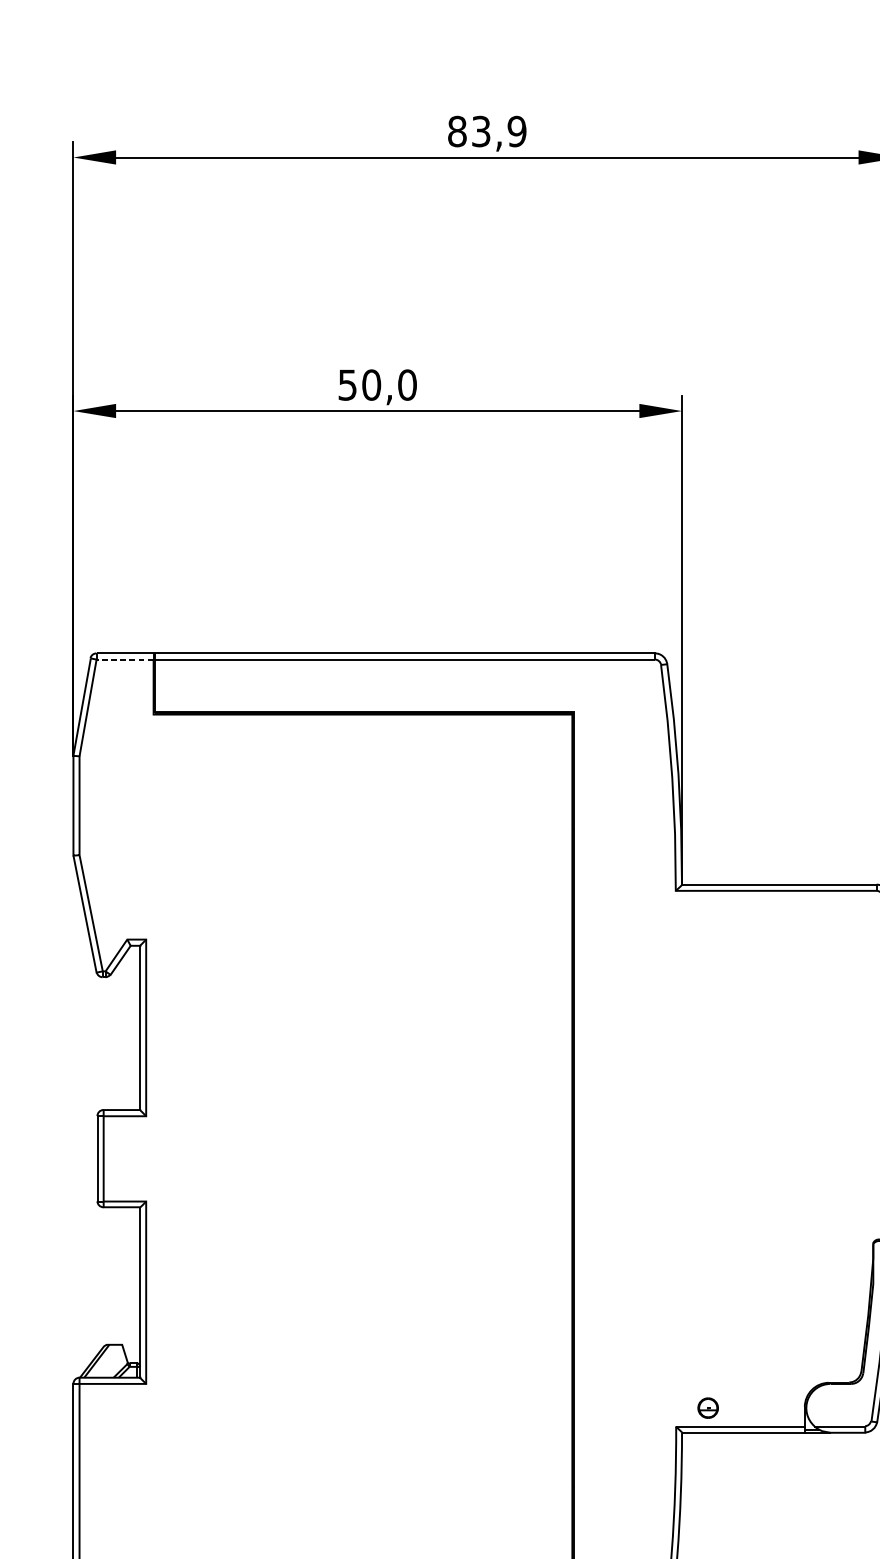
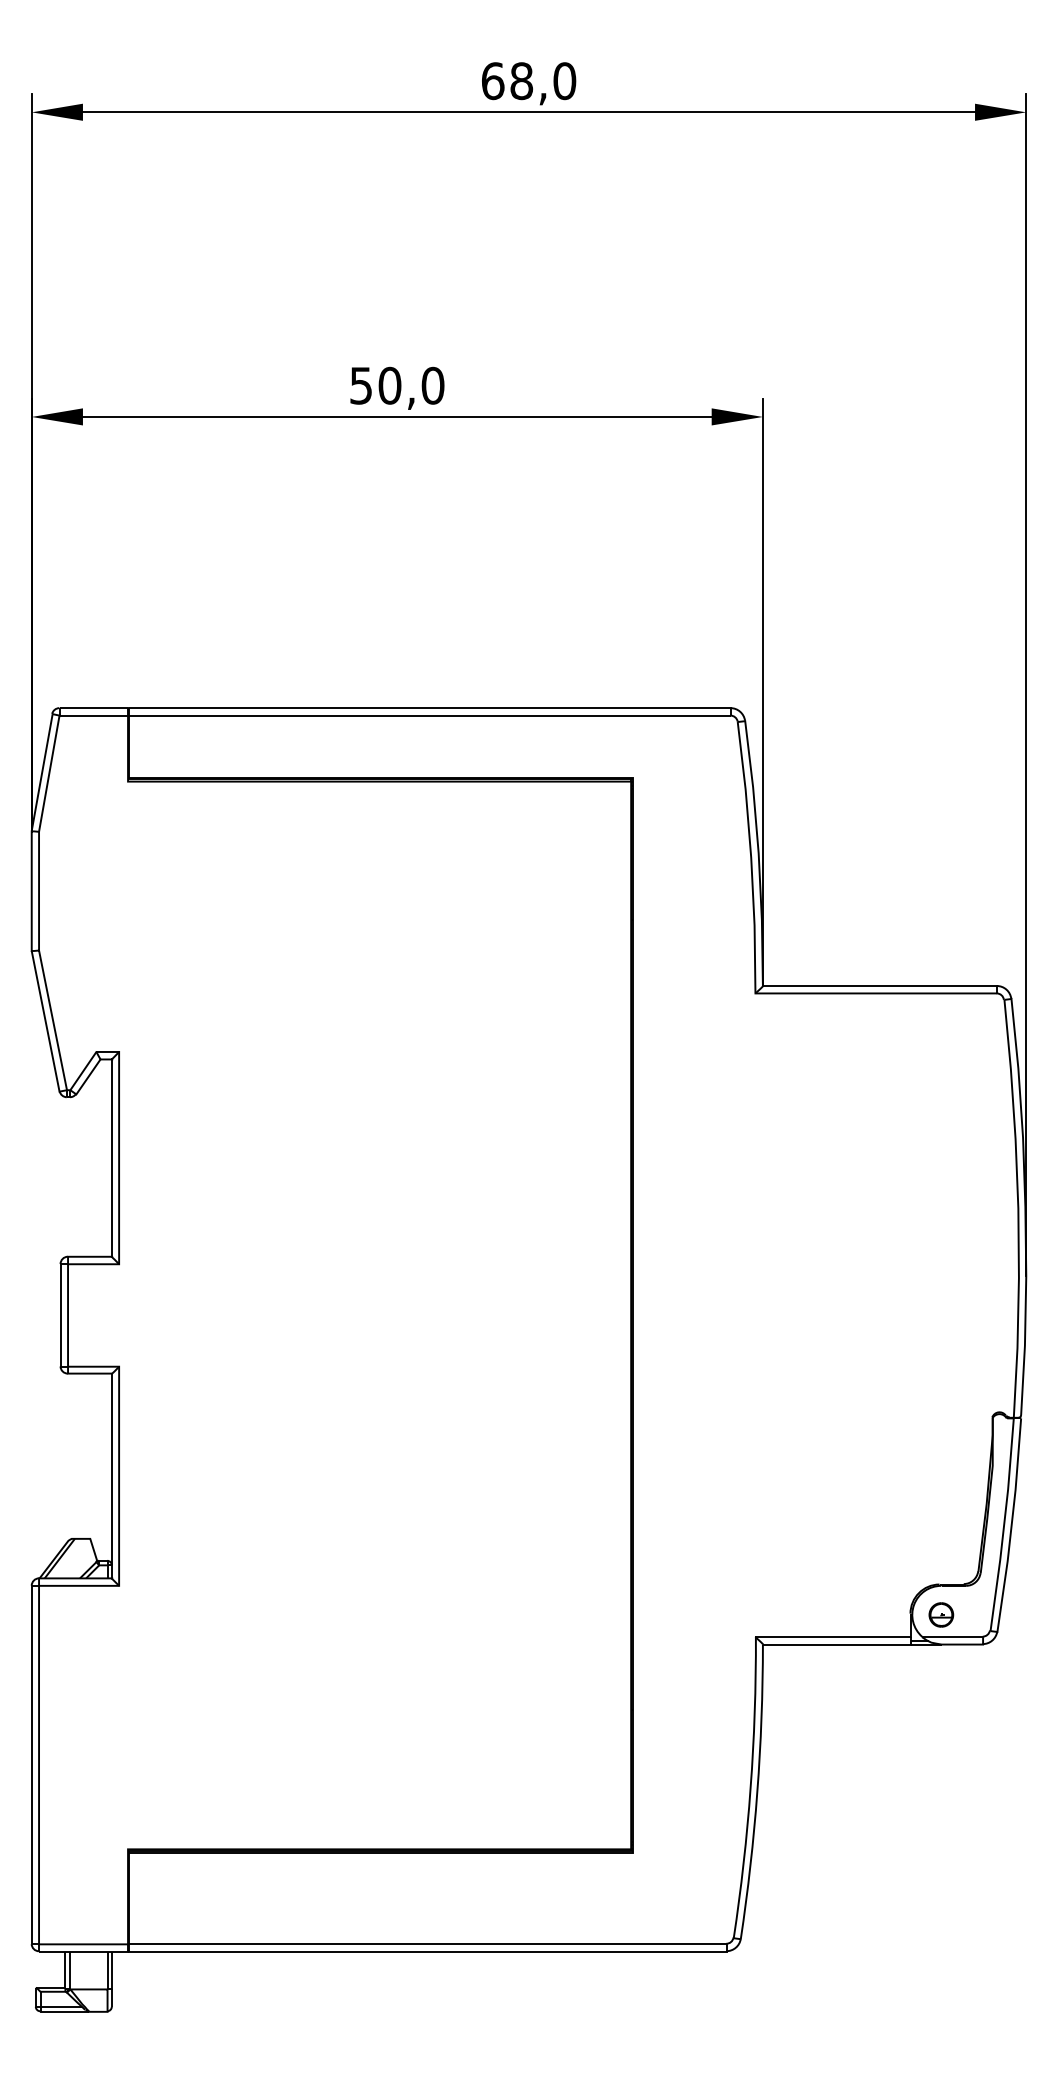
text: (486, 131) -> (528, 81), 83,9 -> 68,0
line: (124, 659) -> (93, 715), dashed -> solid
part: (708, 1407) -> (941, 1614), moved

